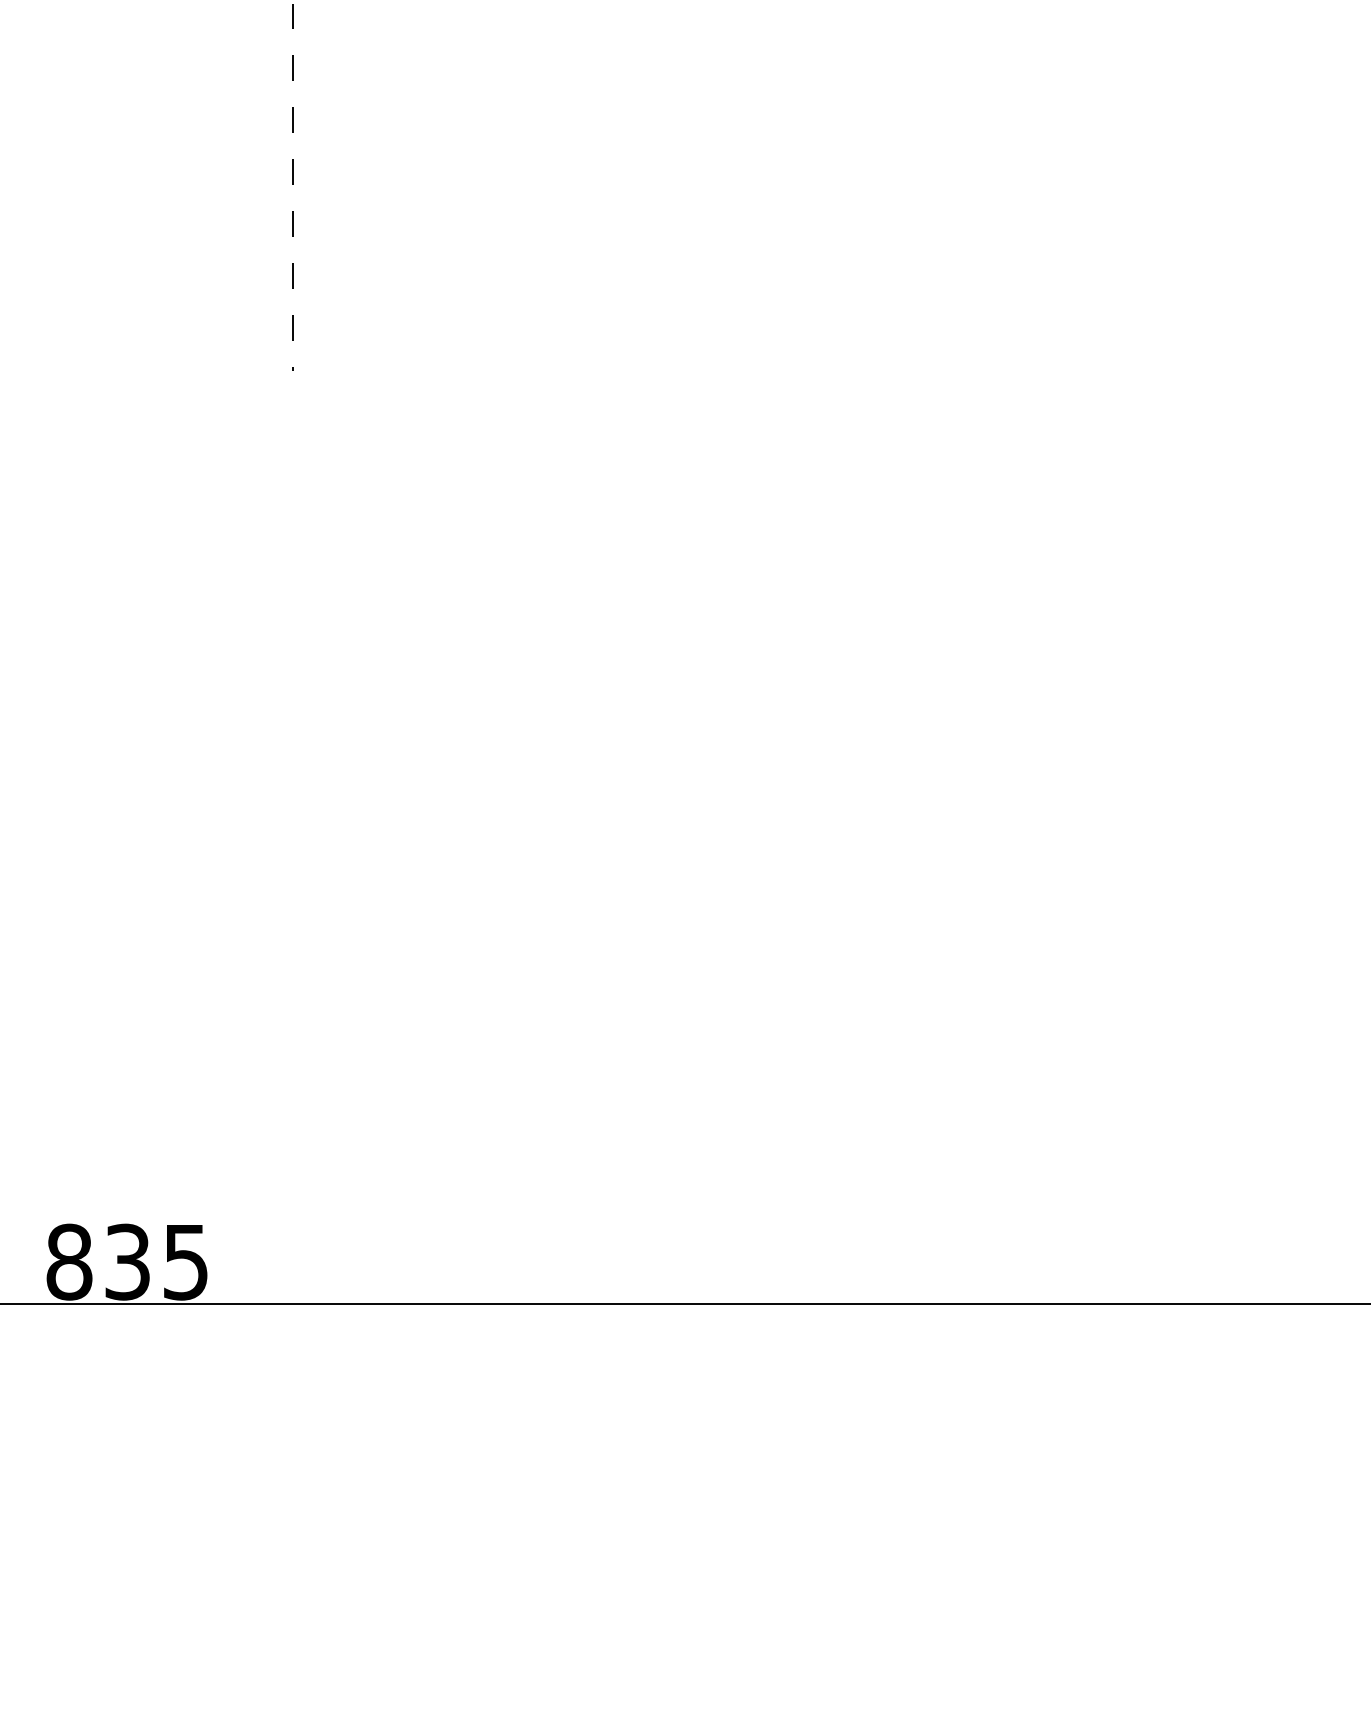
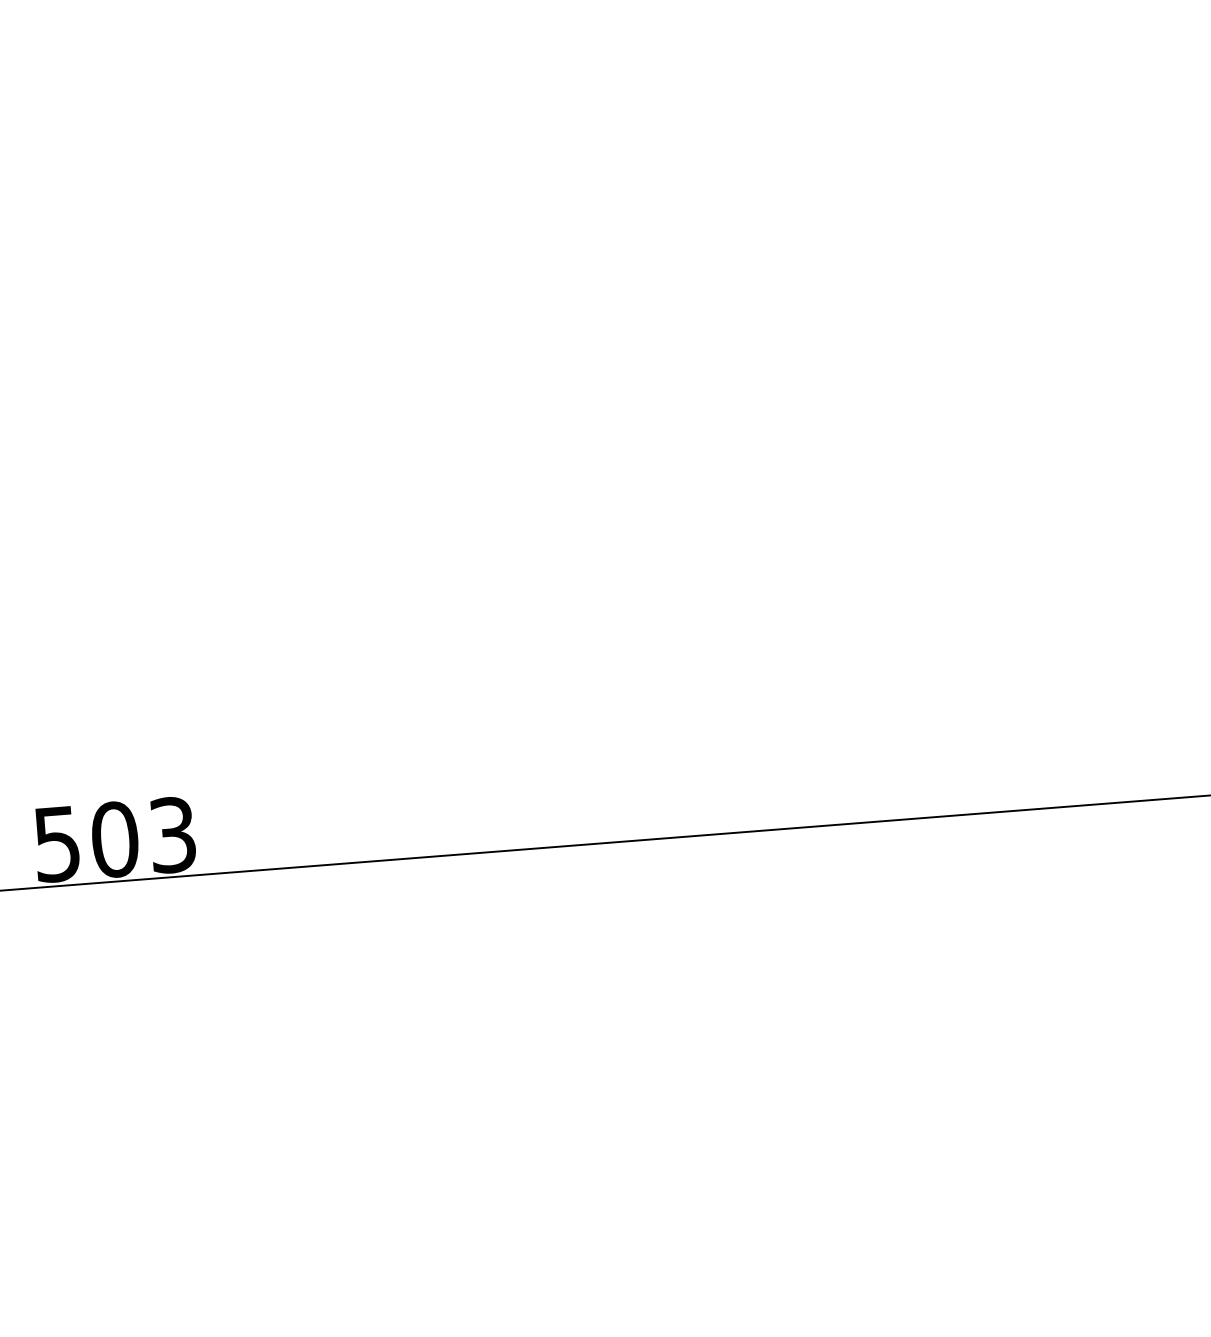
text: (126, 1261) -> (113, 839), 835 -> 503

